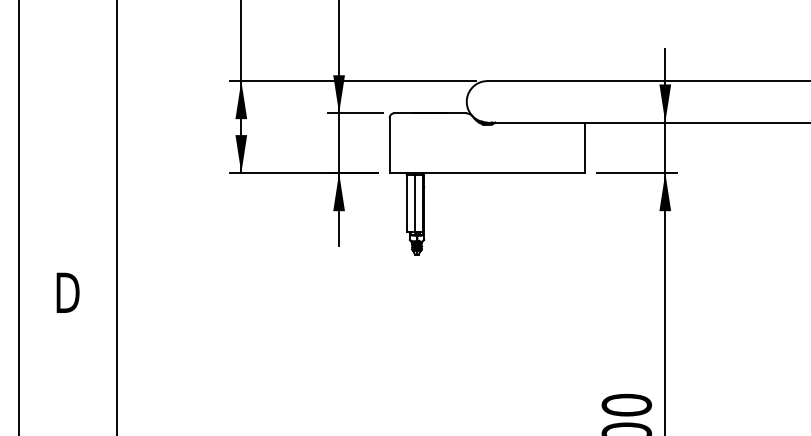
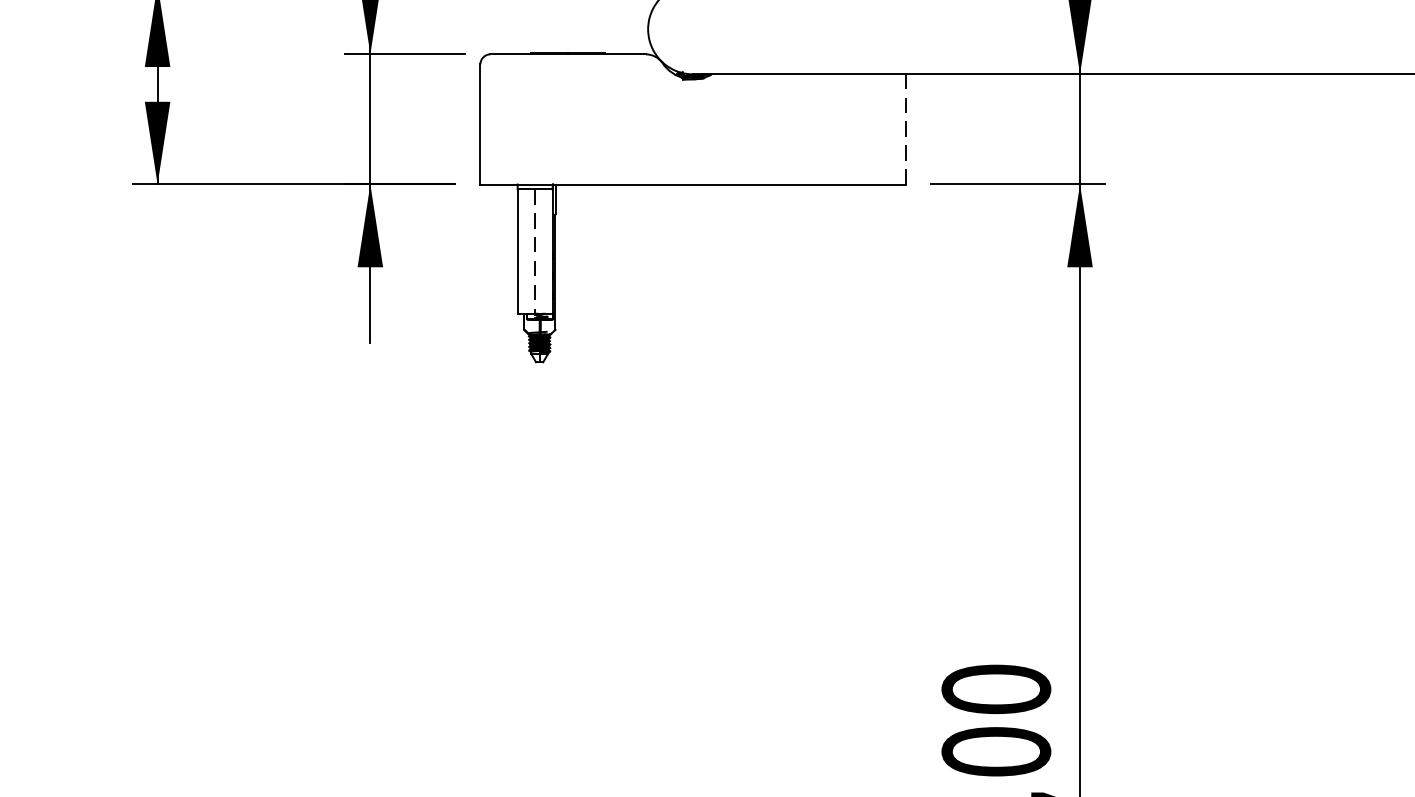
line: (585, 147) -> (906, 128), solid -> dashed
line: (414, 203) -> (534, 250), solid -> dashed

